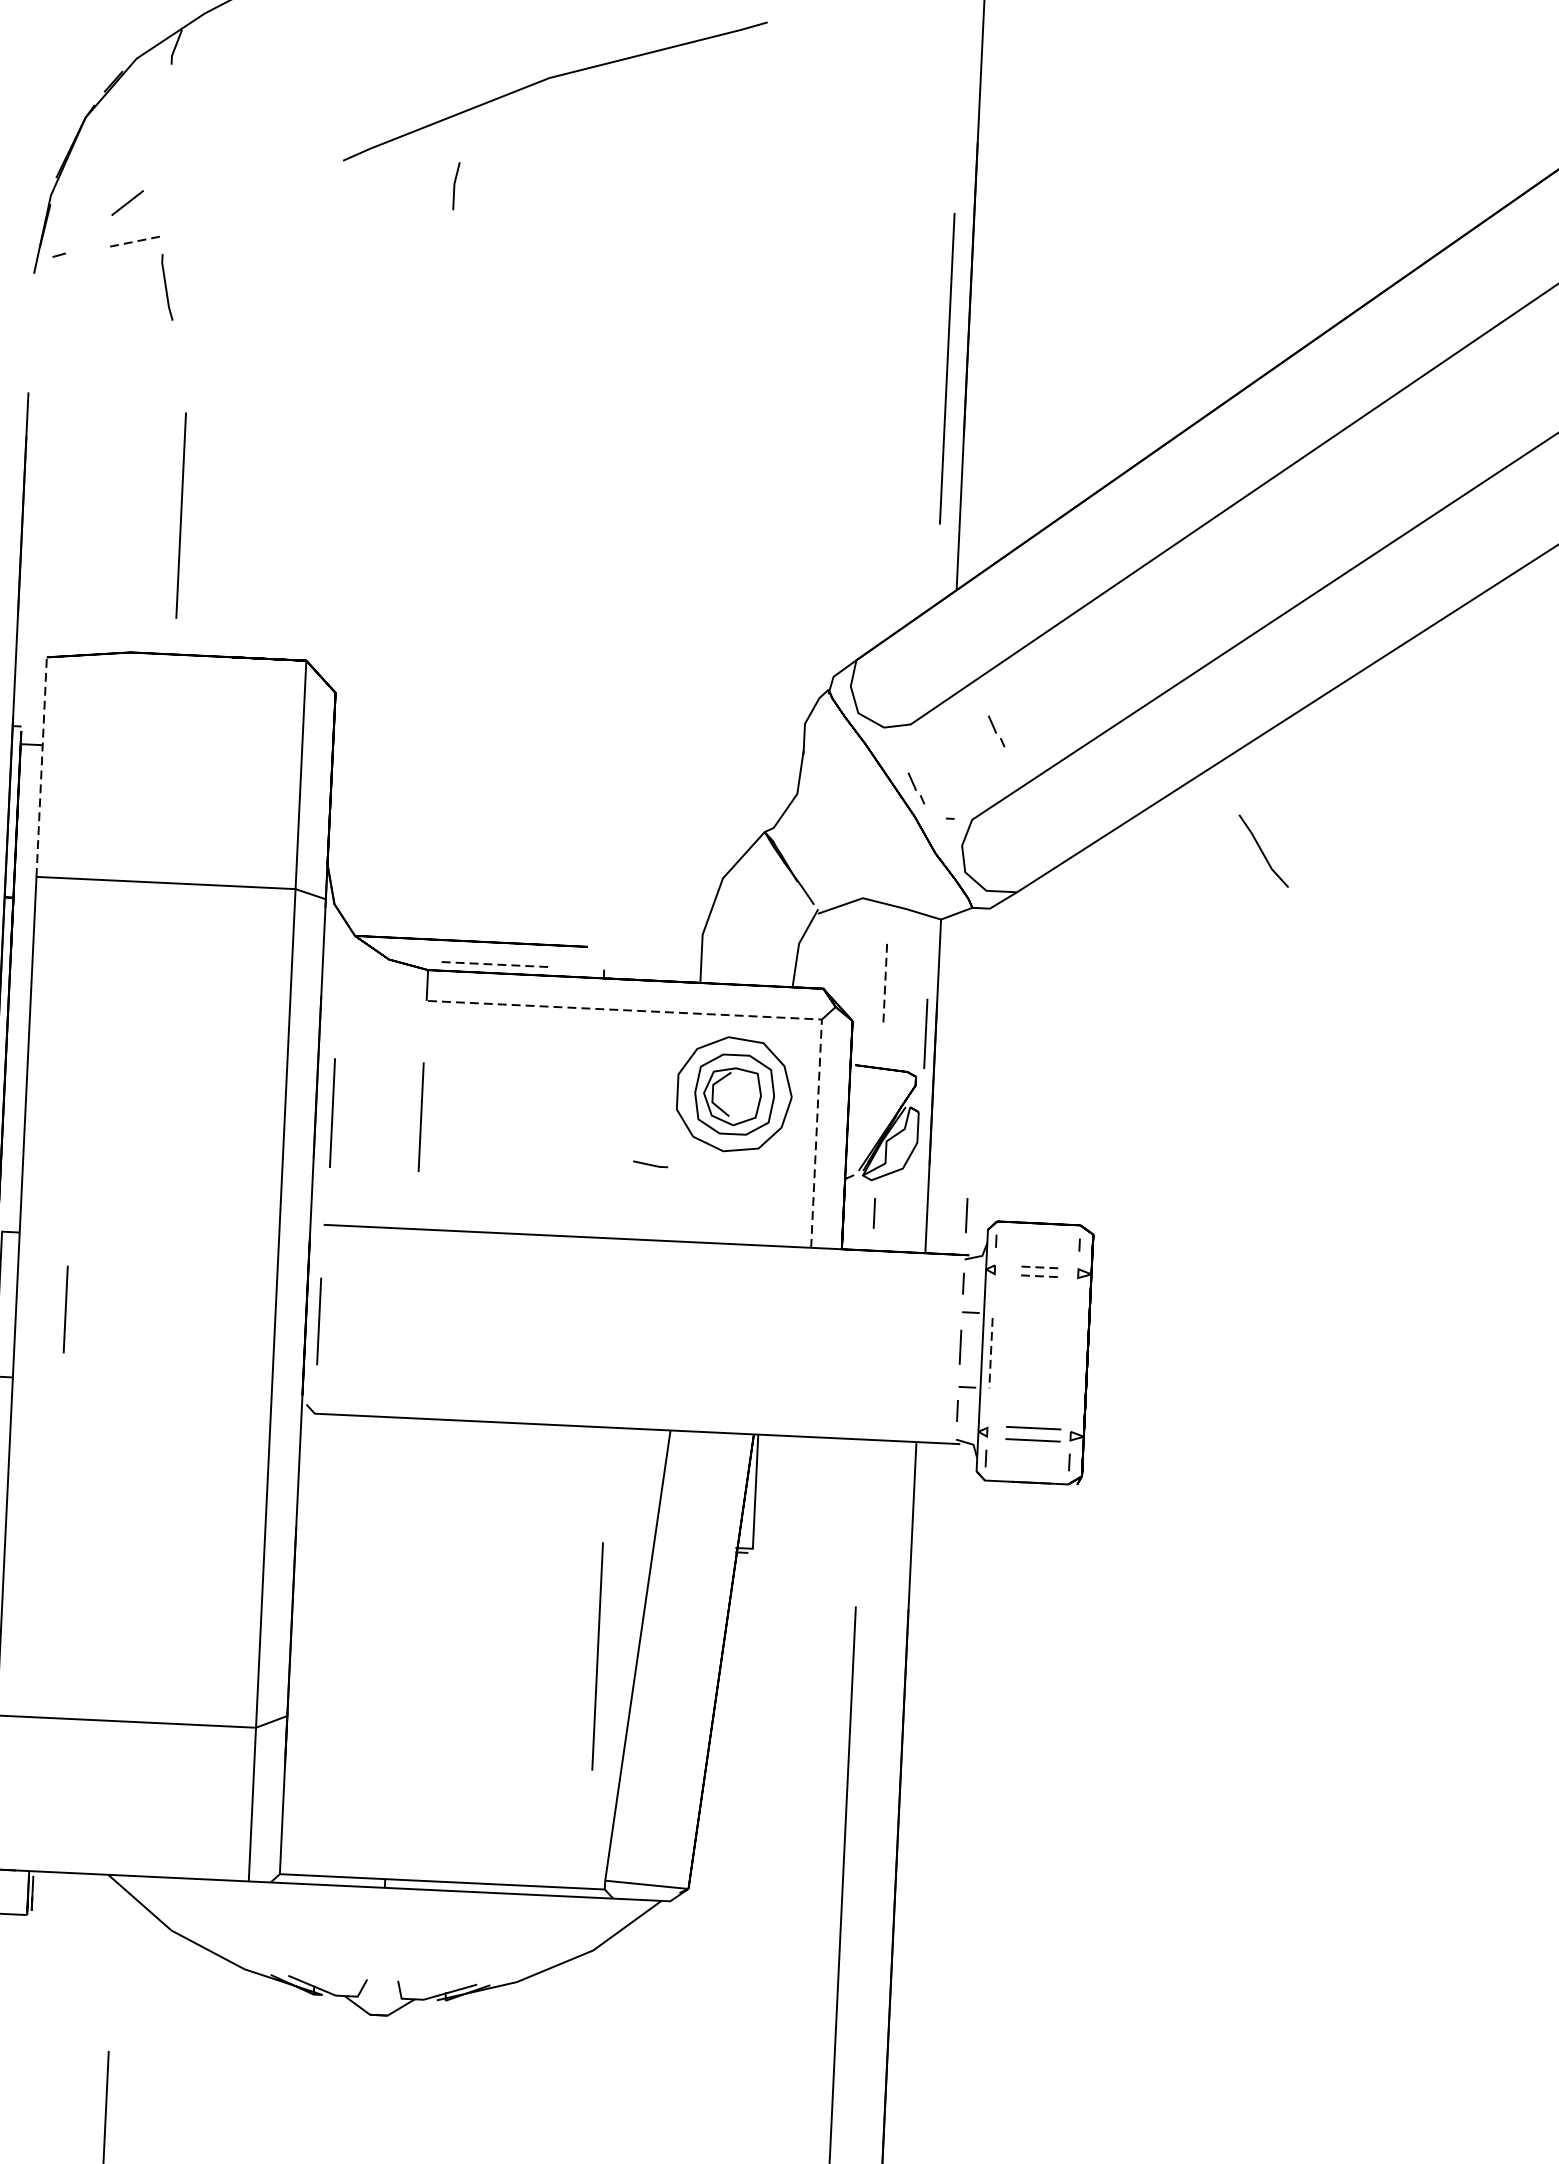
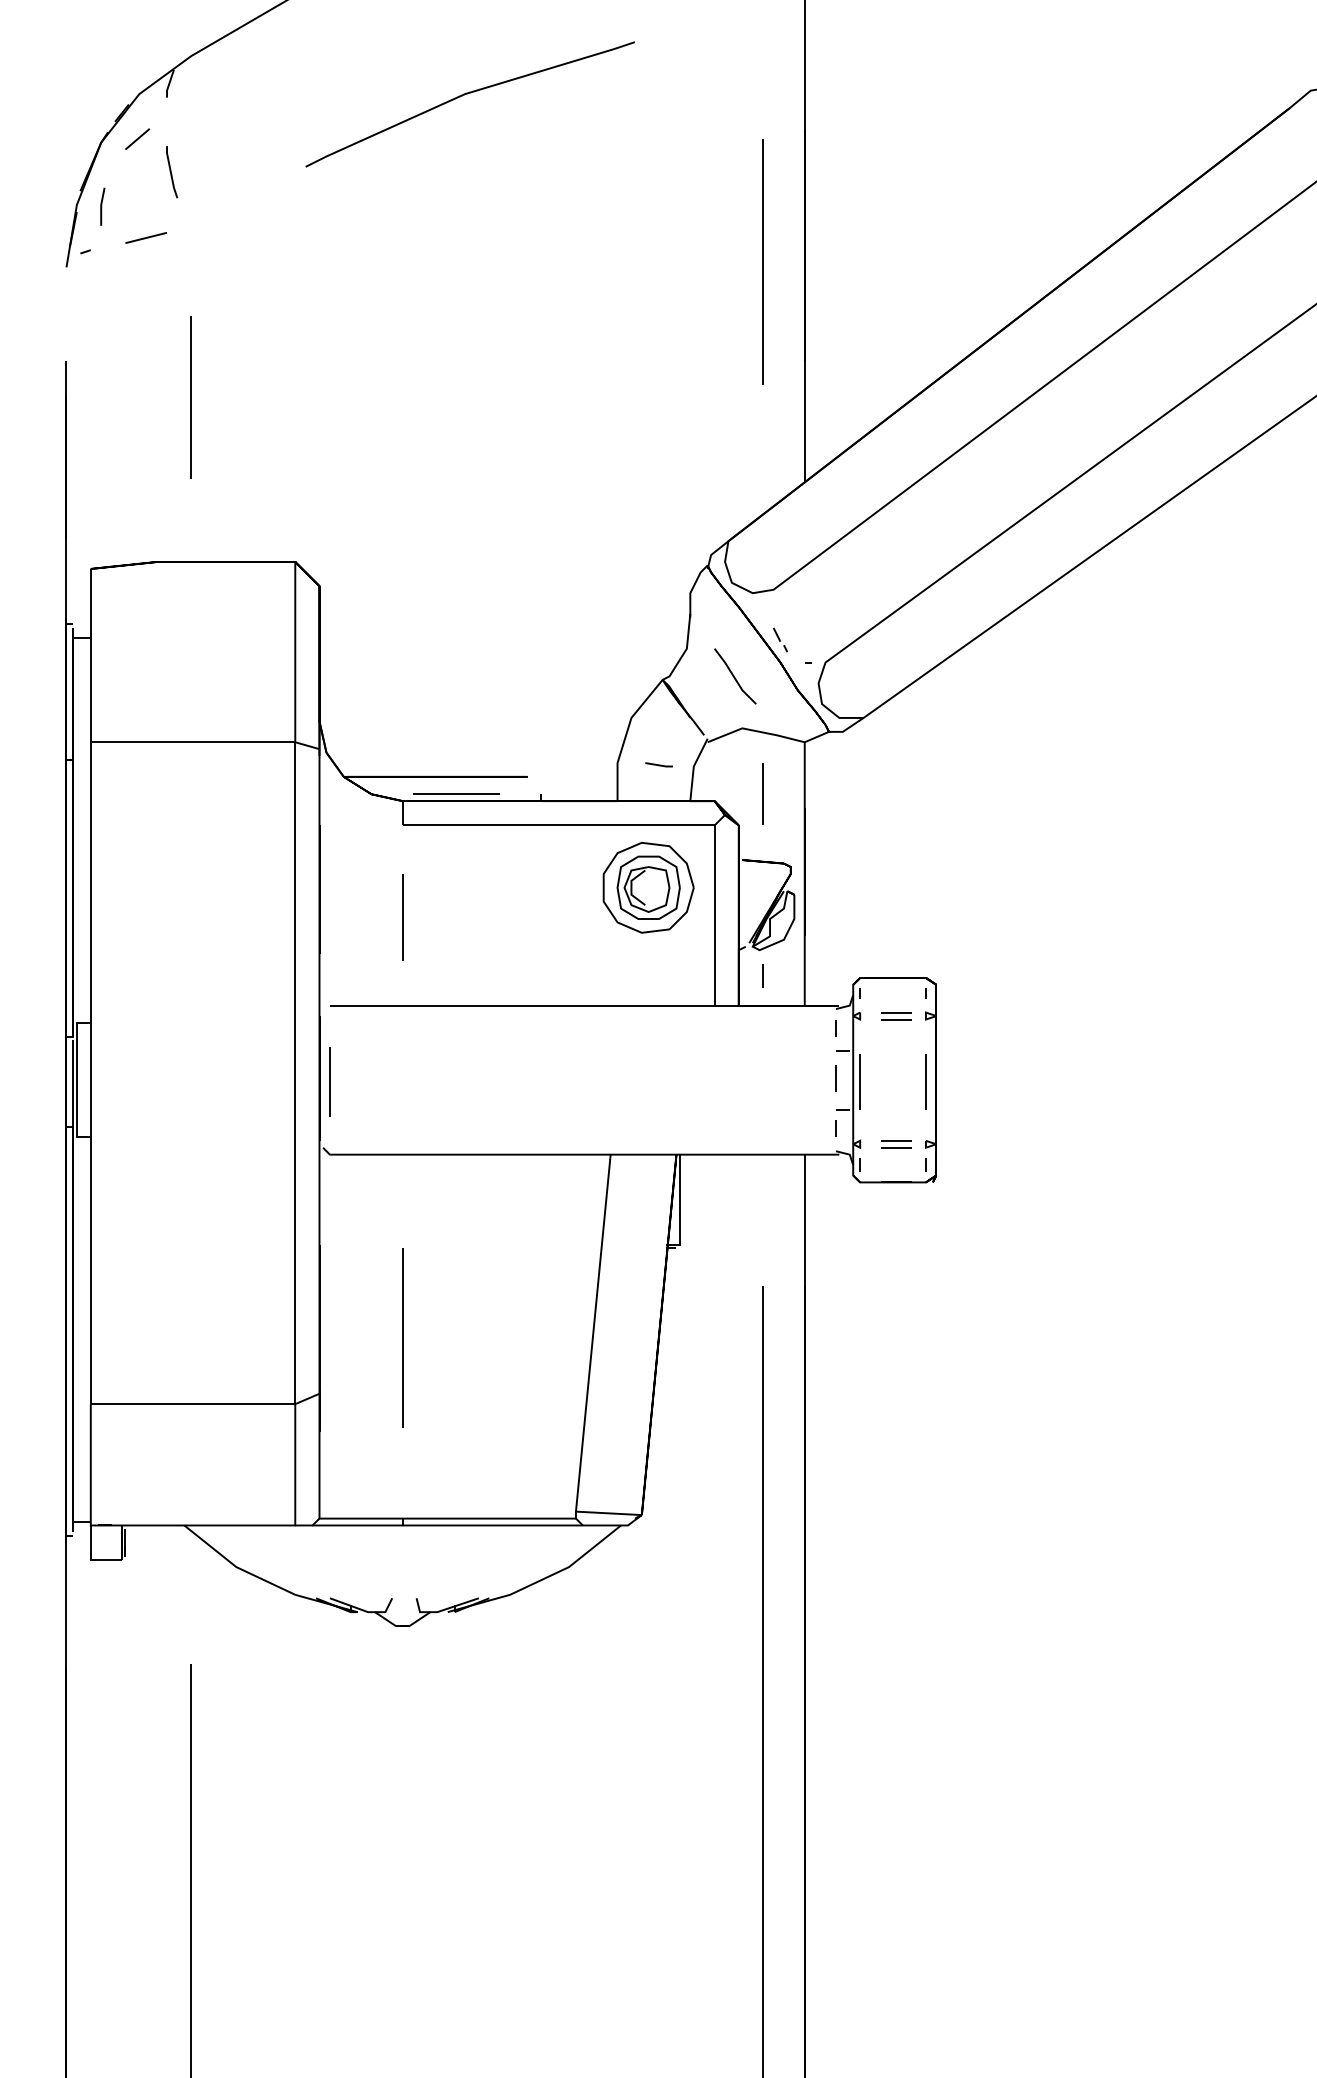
line: (456, 185) -> (102, 206), moved
line: (127, 202) -> (137, 138), moved
line: (137, 240) -> (146, 237), dashed -> solid
line: (166, 287) -> (171, 172), moved
line: (946, 367) -> (762, 261), moved
line: (180, 515) -> (190, 397), moved
part: (996, 730) -> (841, 591), removed
line: (41, 766) -> (90, 655), dashed -> solid
line: (1262, 851) -> (734, 676), moved
line: (496, 964) -> (456, 794), dashed -> solid
line: (885, 982) -> (763, 793), dashed -> solid
line: (739, 1015) -> (649, 825), dashed -> solid
line: (925, 1033) -> (925, 1081), moved
line: (332, 1113) -> (332, 917), removed
line: (649, 1163) -> (658, 764), moved
line: (966, 1215) -> (835, 974), removed
line: (1041, 1267) -> (896, 1012), dashed -> solid
line: (1040, 1276) -> (896, 1019), dashed -> solid
line: (65, 1309) -> (129, 1081), removed
line: (991, 1353) -> (860, 1082), dashed -> solid
part: (1033, 1434) -> (896, 1144), size x0.71
line: (597, 1655) -> (402, 1337), moved

